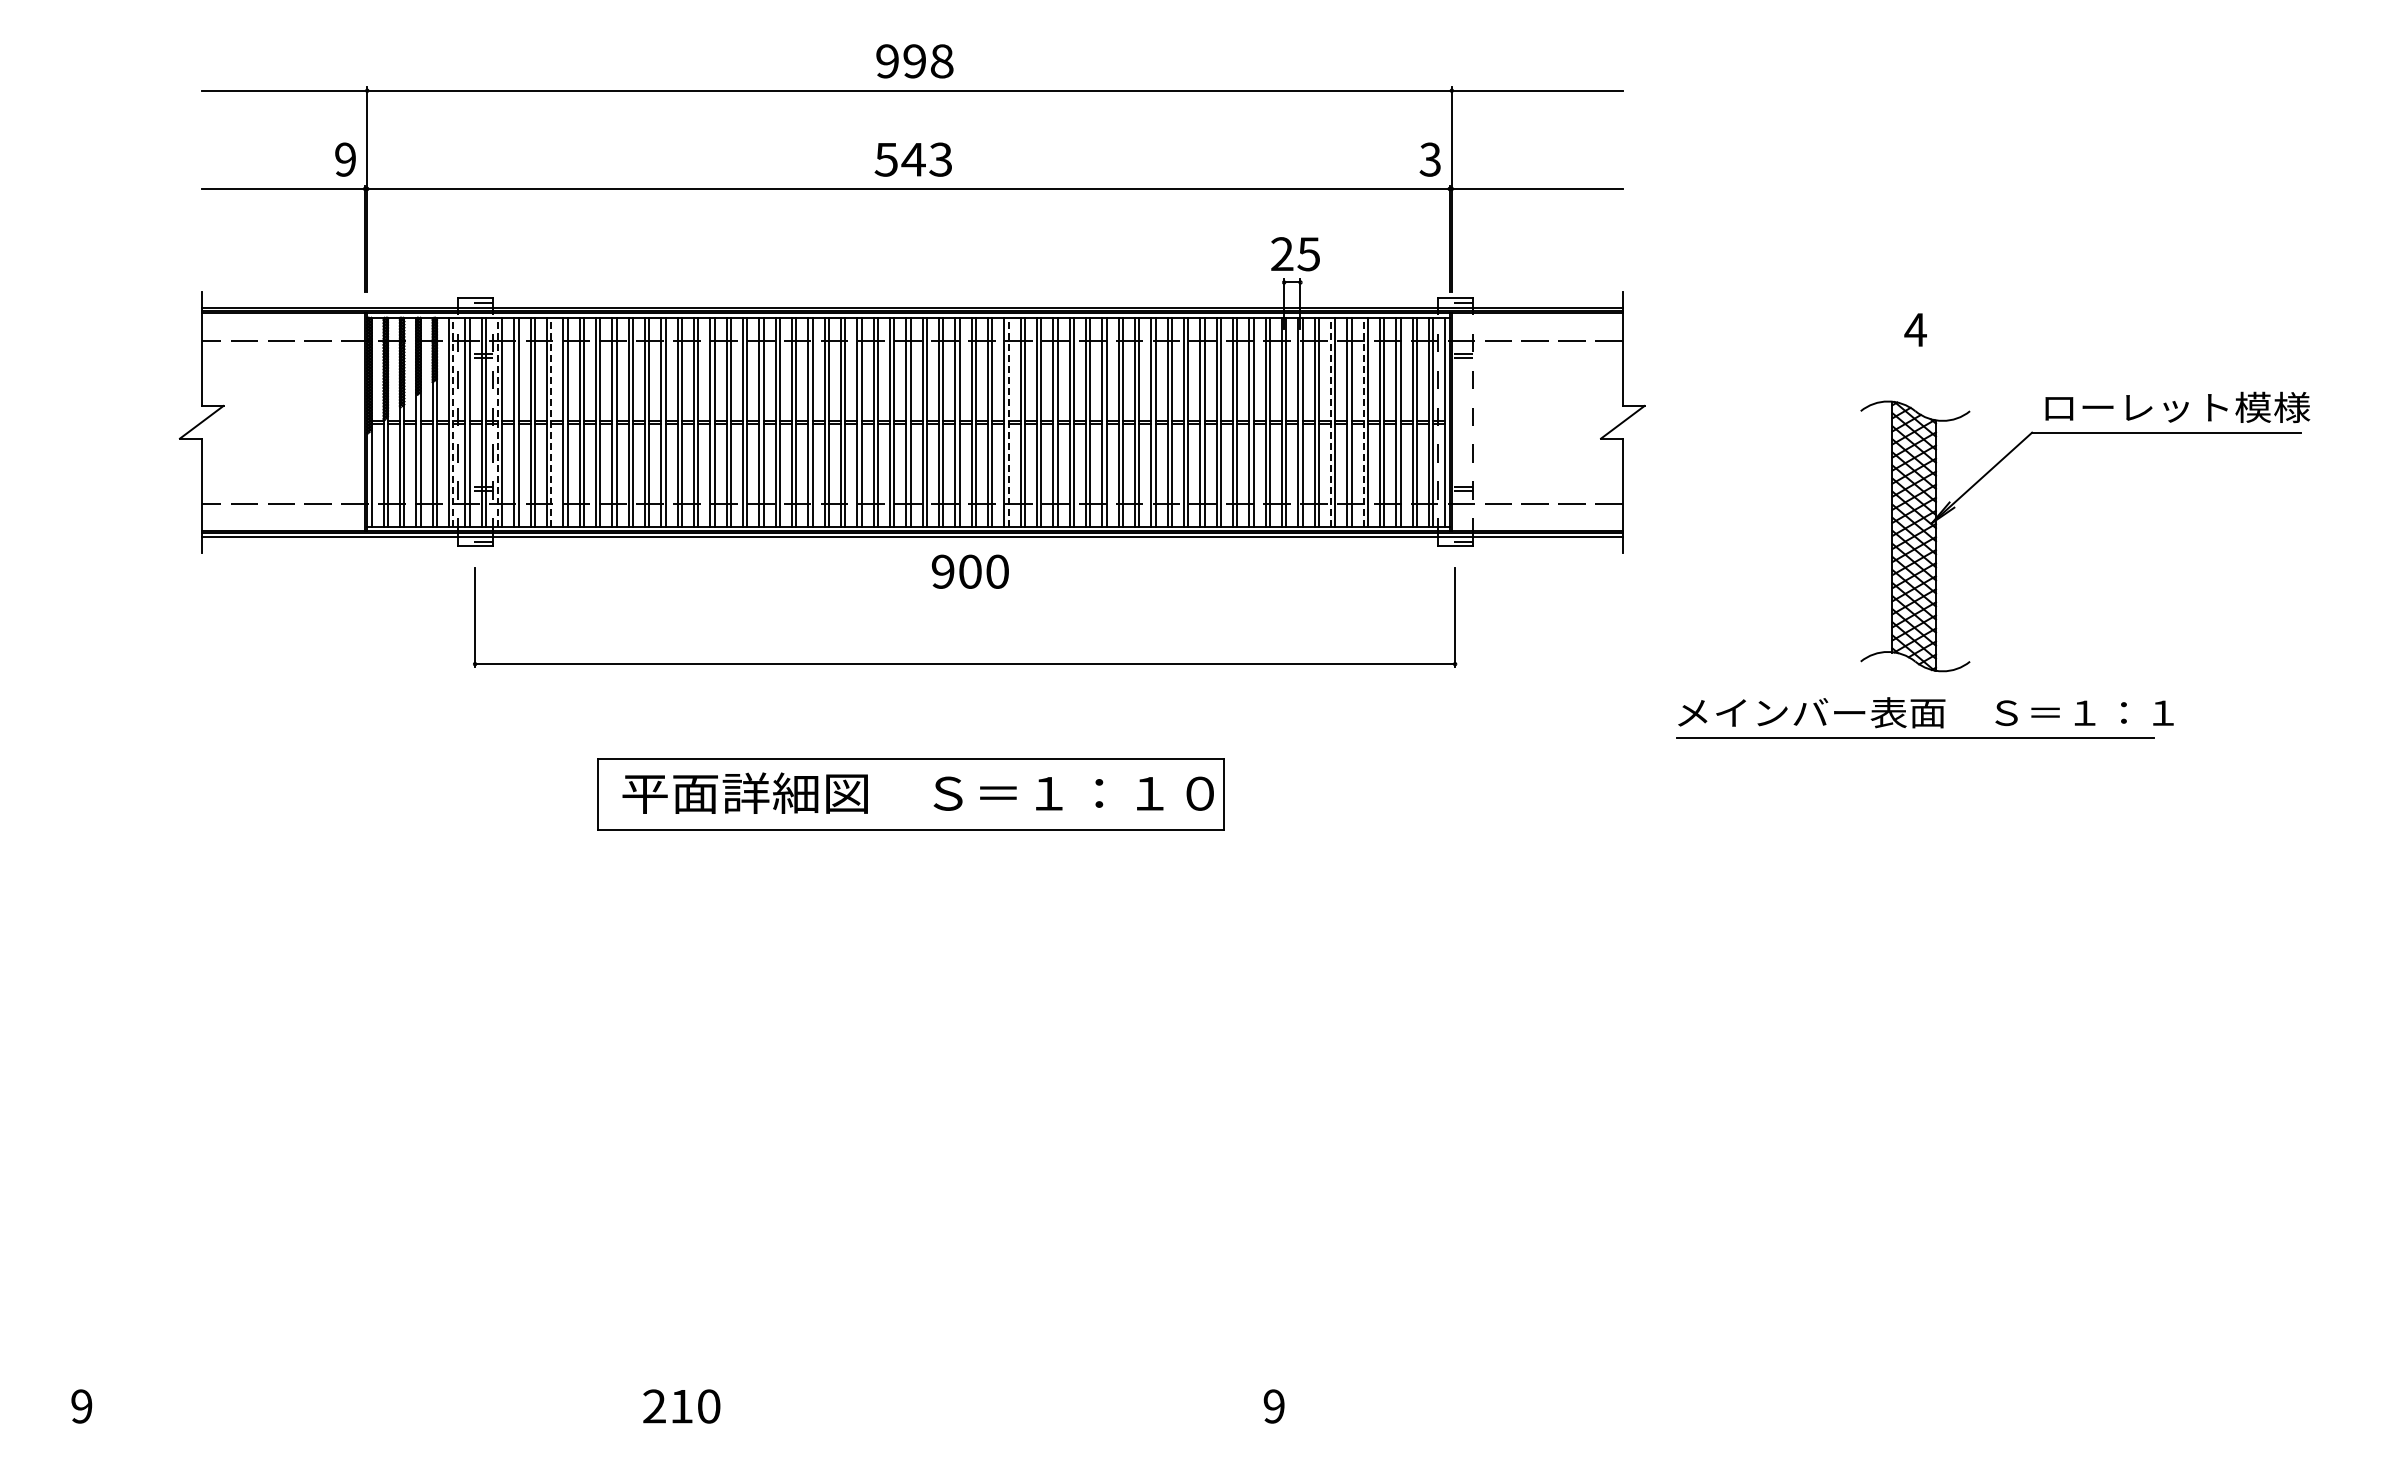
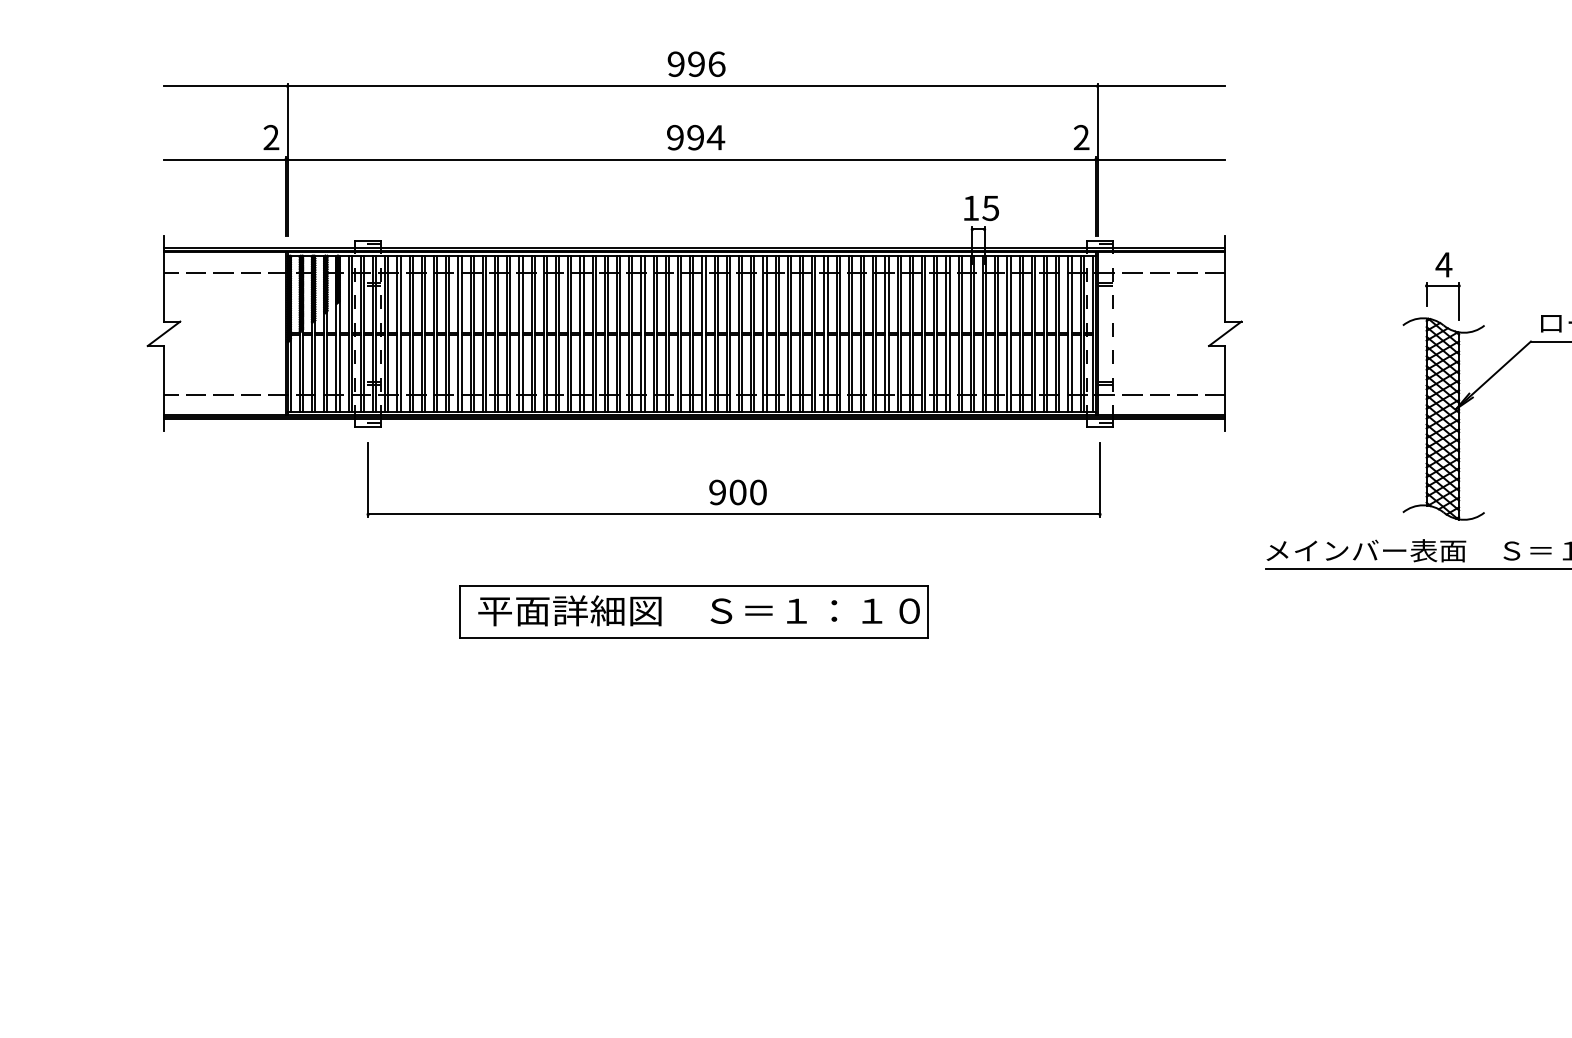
text: (941, 61) -> (716, 64), 998 -> 996
text: (345, 159) -> (271, 137), 9 -> 2
text: (913, 159) -> (695, 137), 543 -> 994
text: (1429, 159) -> (1080, 137), 3 -> 2
text: (1282, 253) -> (971, 207), 25 -> 15
part: (1914, 358) -> (1443, 286), added
line: (453, 422) -> (352, 333), dashed -> solid
line: (497, 422) -> (384, 333), dashed -> solid
line: (551, 422) -> (425, 333), dashed -> solid
line: (1008, 422) -> (766, 333), dashed -> solid
line: (1330, 422) -> (1006, 333), dashed -> solid
line: (1363, 422) -> (1031, 333), dashed -> solid
text: (969, 571) -> (737, 492), moved

